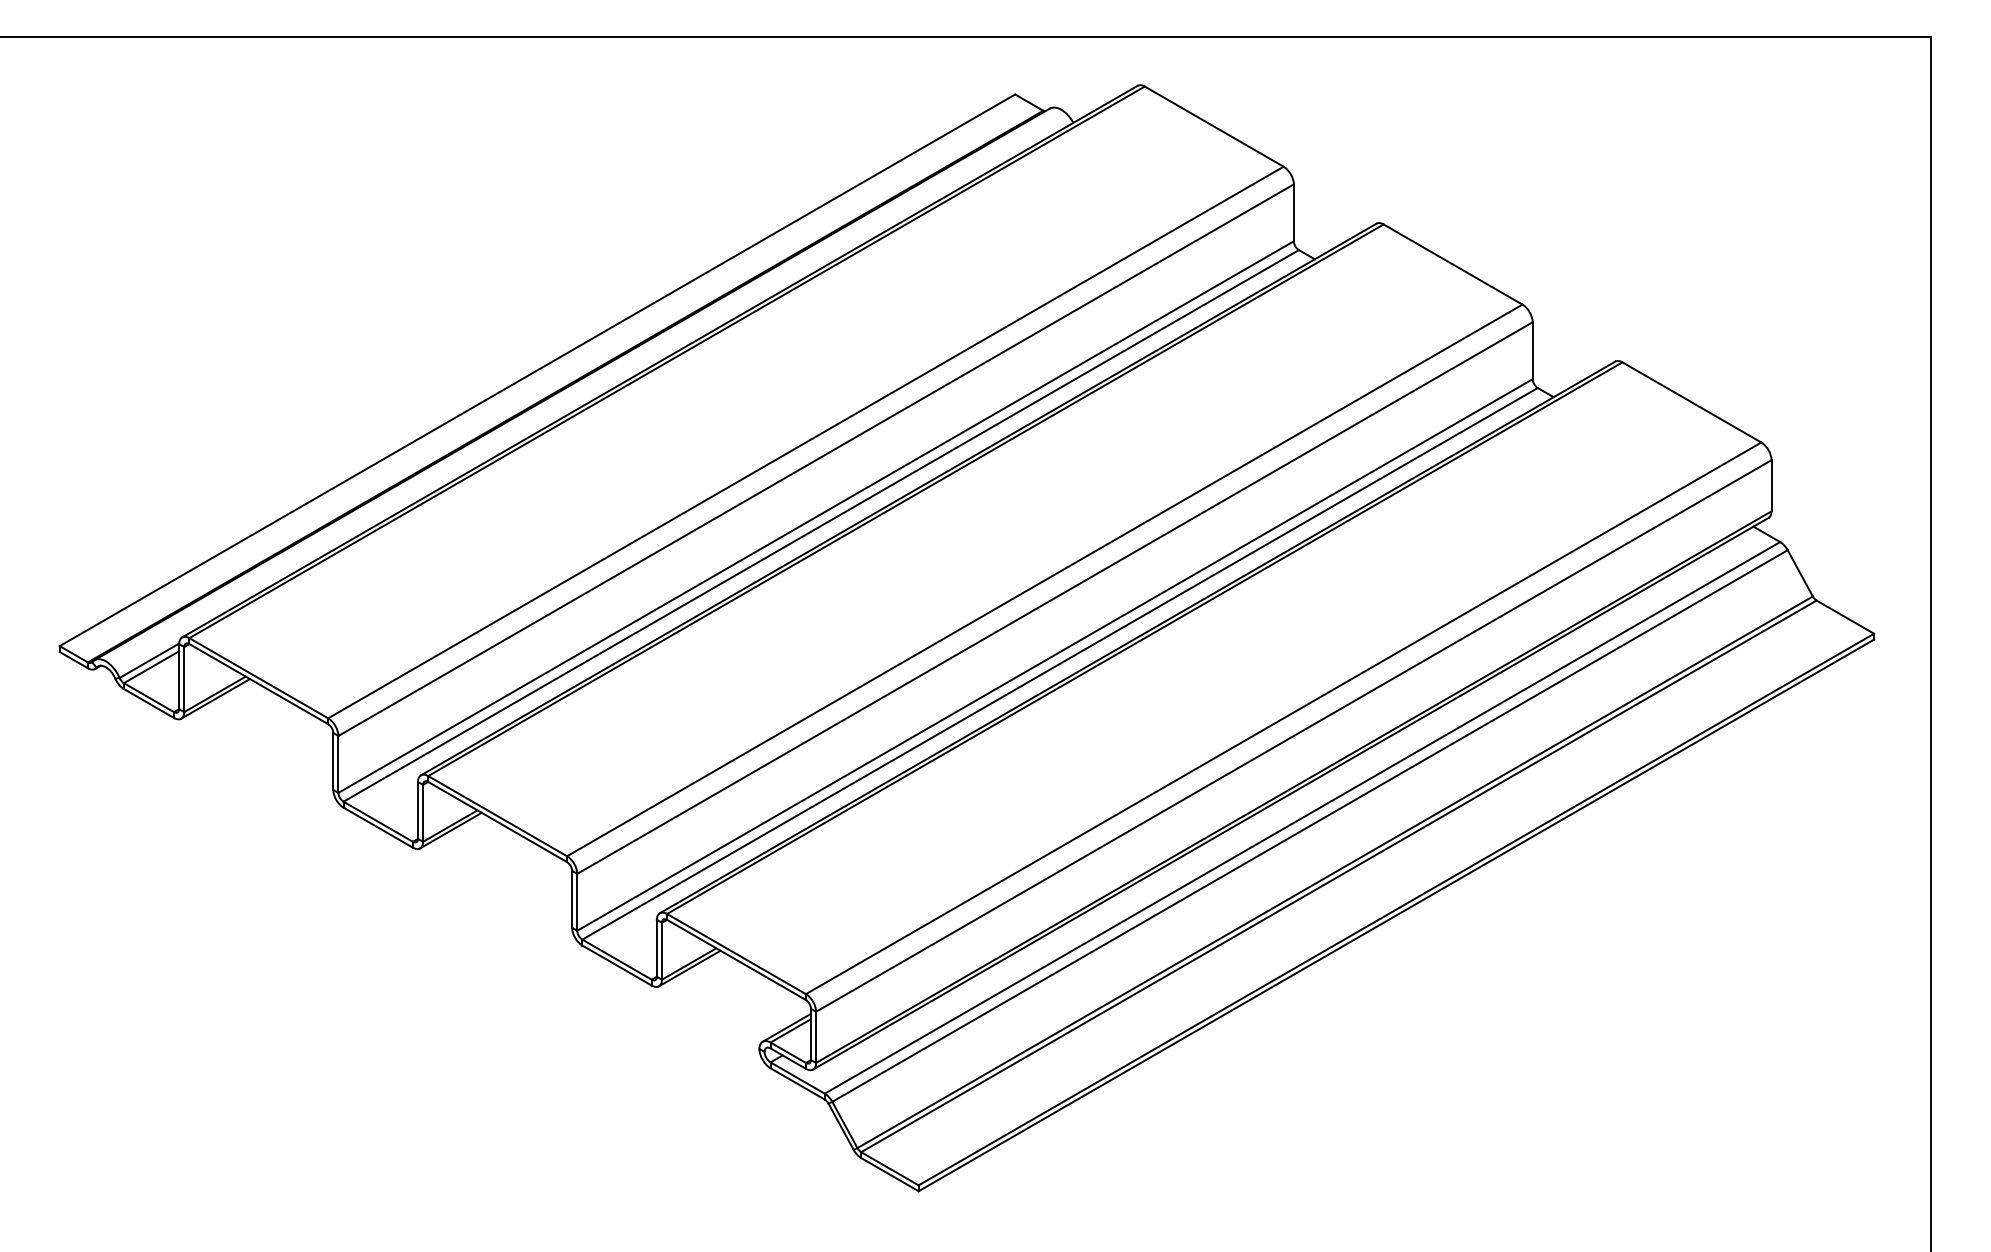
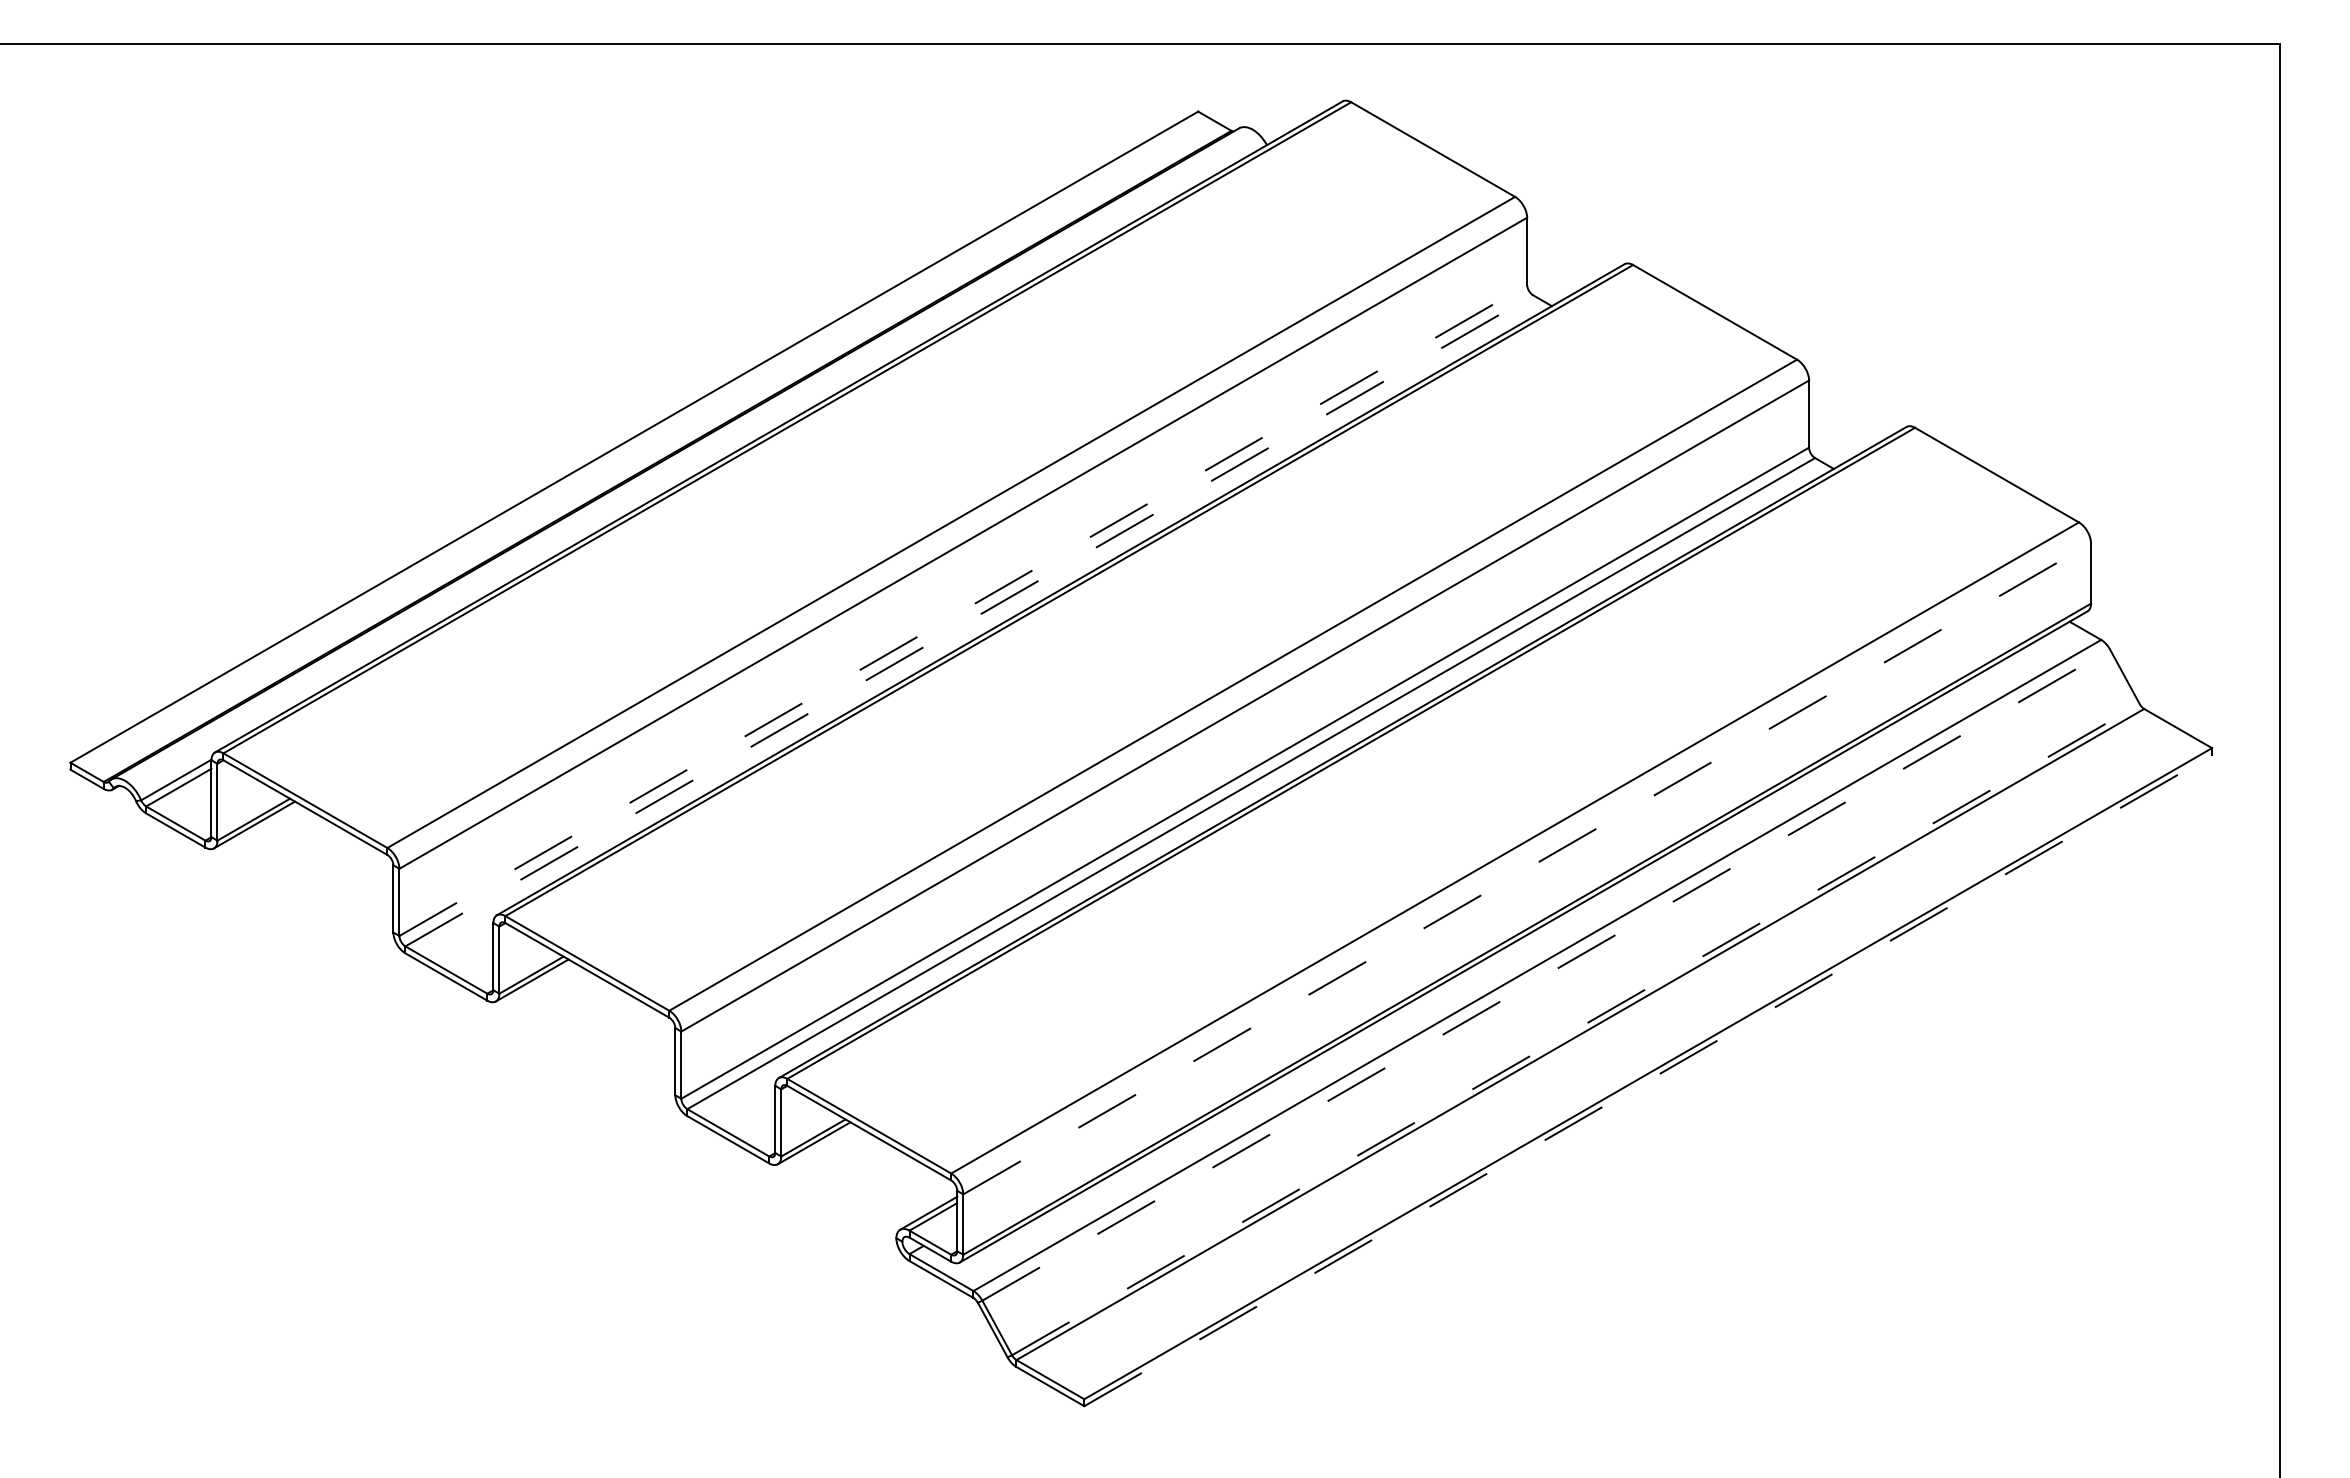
line: (816, 517) -> (963, 610), solid -> dashed
line: (821, 525) -> (969, 620), solid -> dashed
line: (1294, 735) -> (1527, 868), solid -> dashed
line: (1310, 825) -> (1546, 974), solid -> dashed
line: (1335, 872) -> (1576, 1029), solid -> dashed
line: (1396, 915) -> (1648, 1080), solid -> dashed

